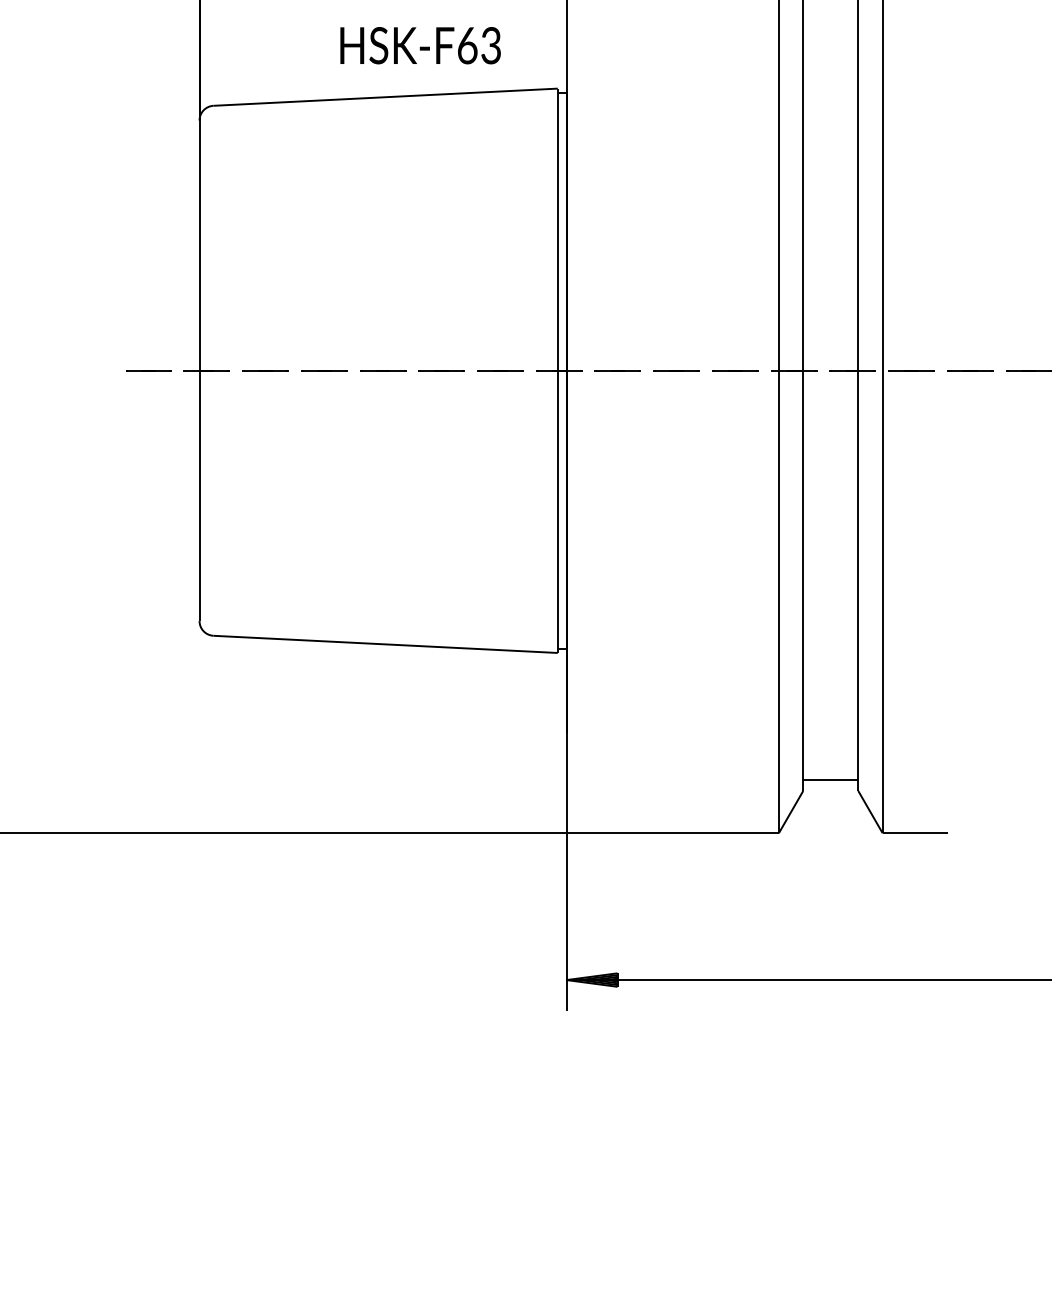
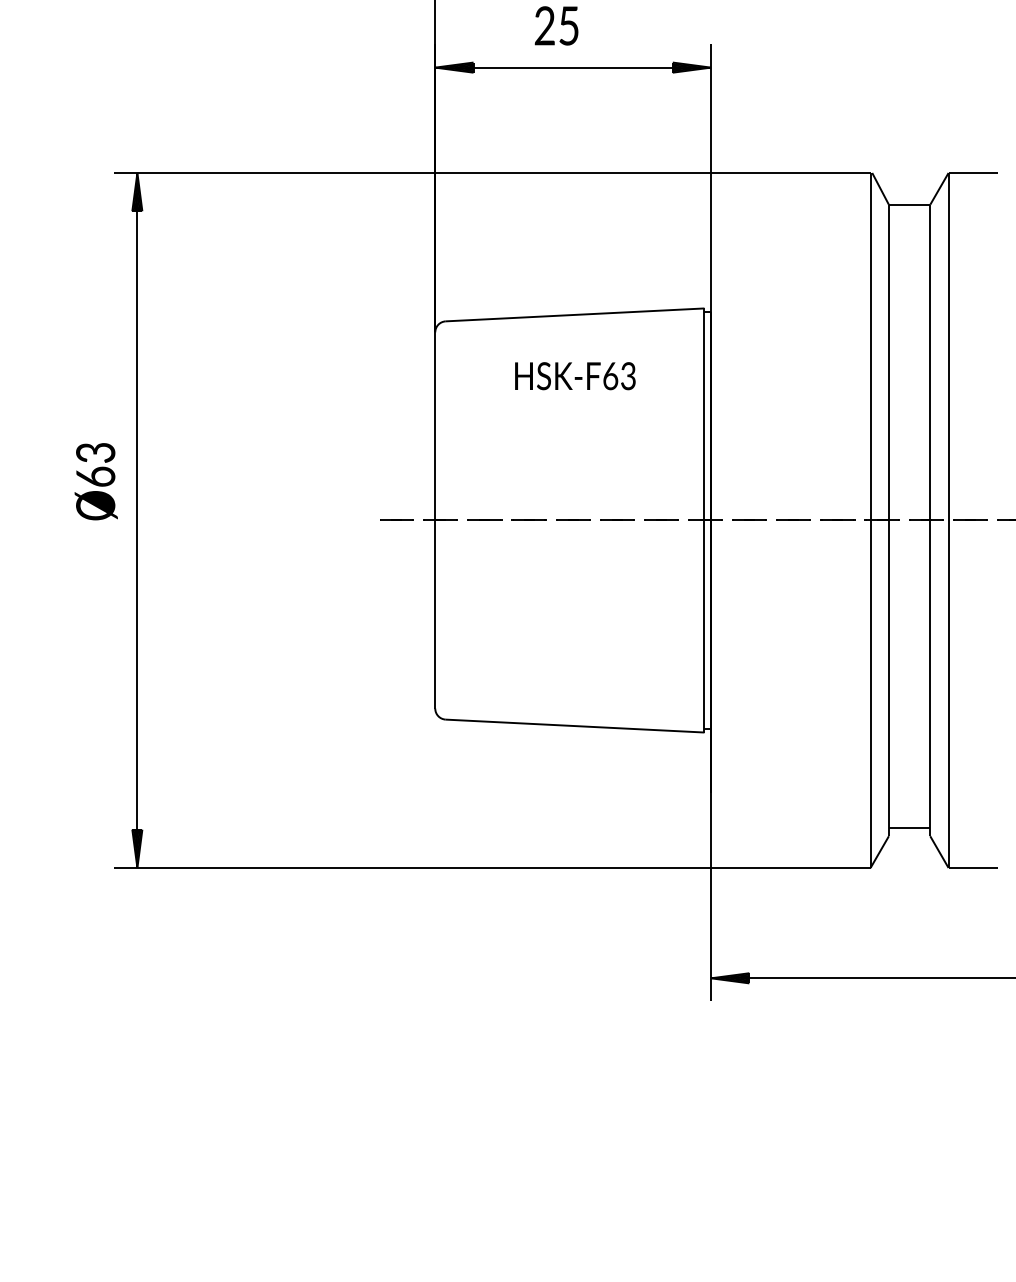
text: (420, 46) -> (575, 376), moved

